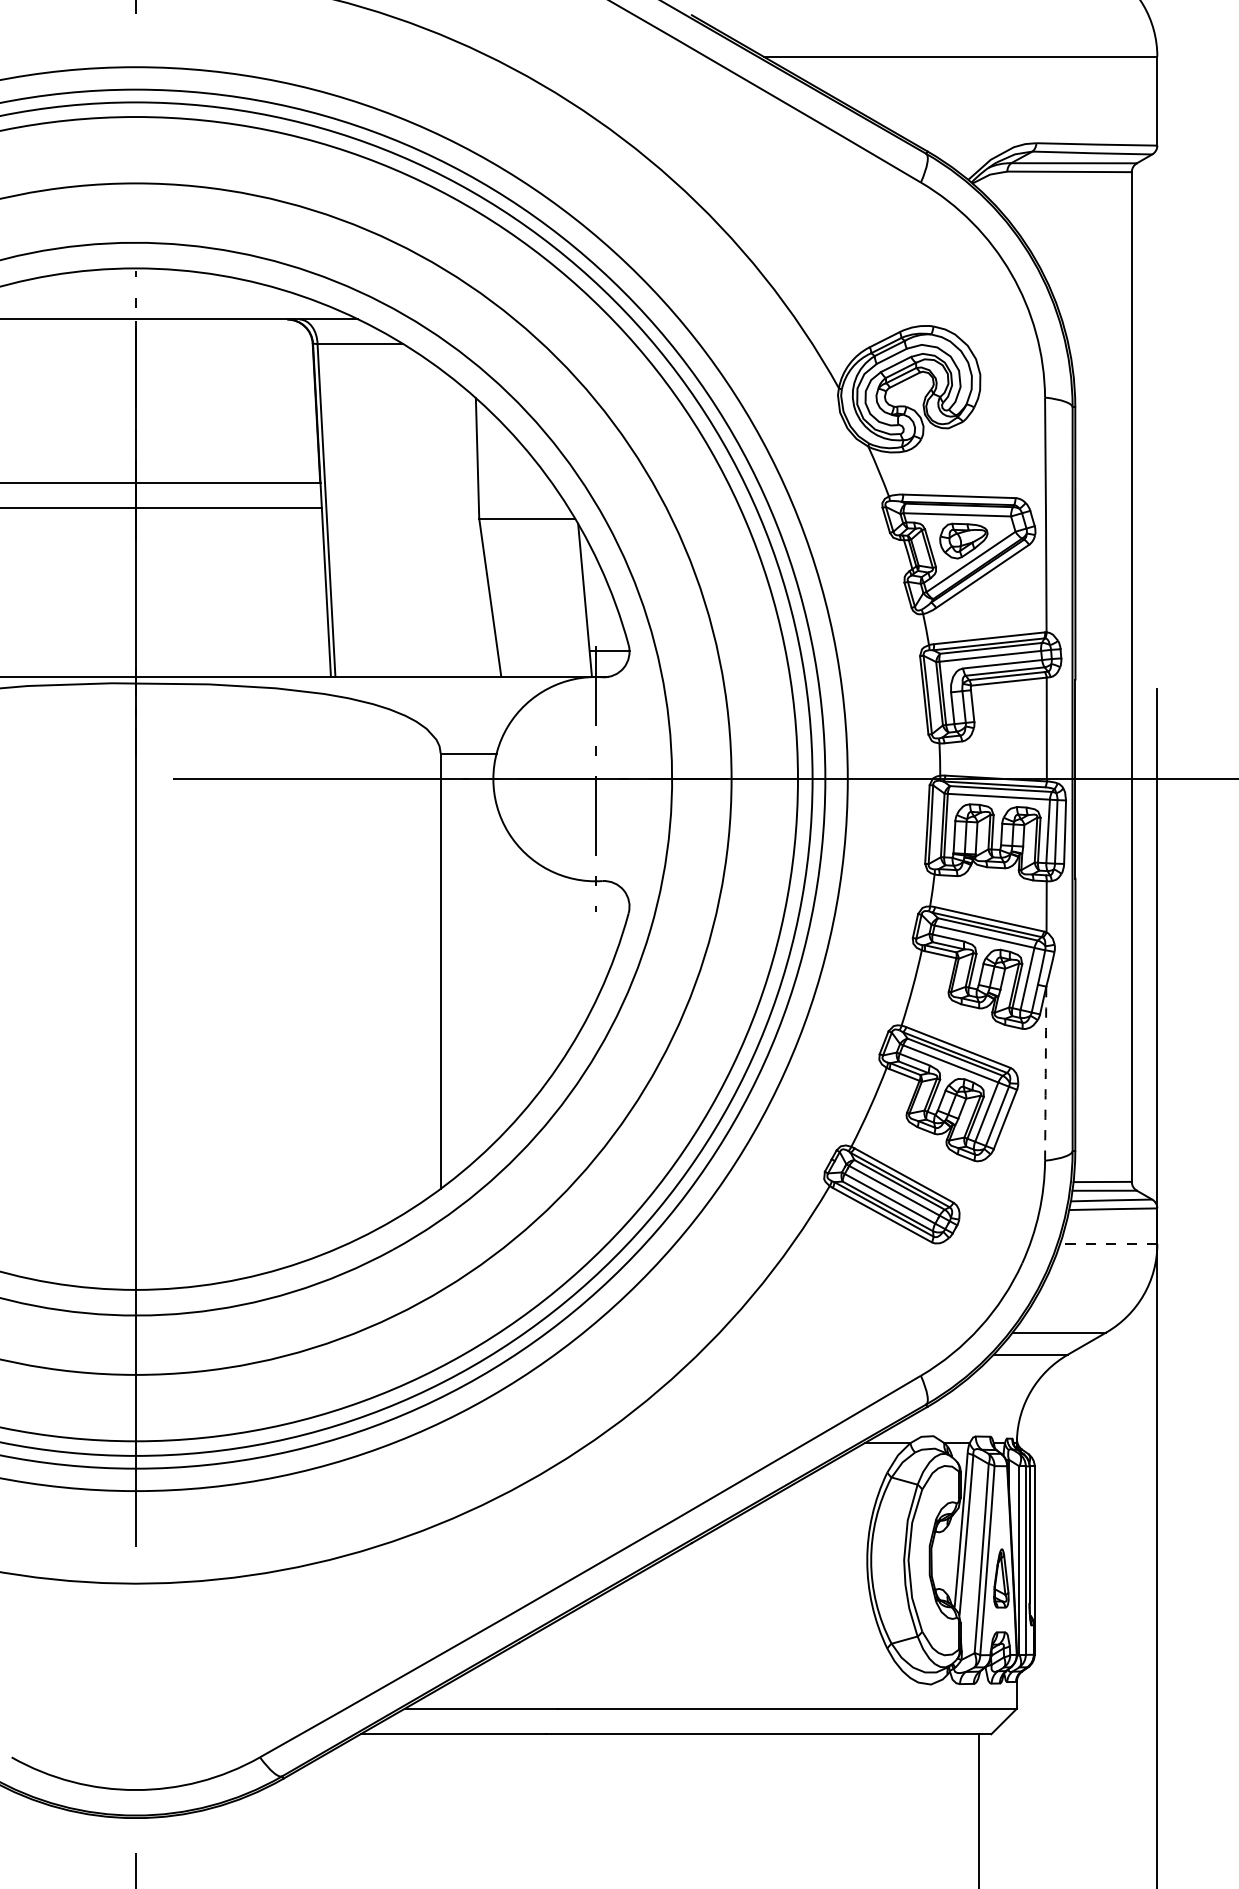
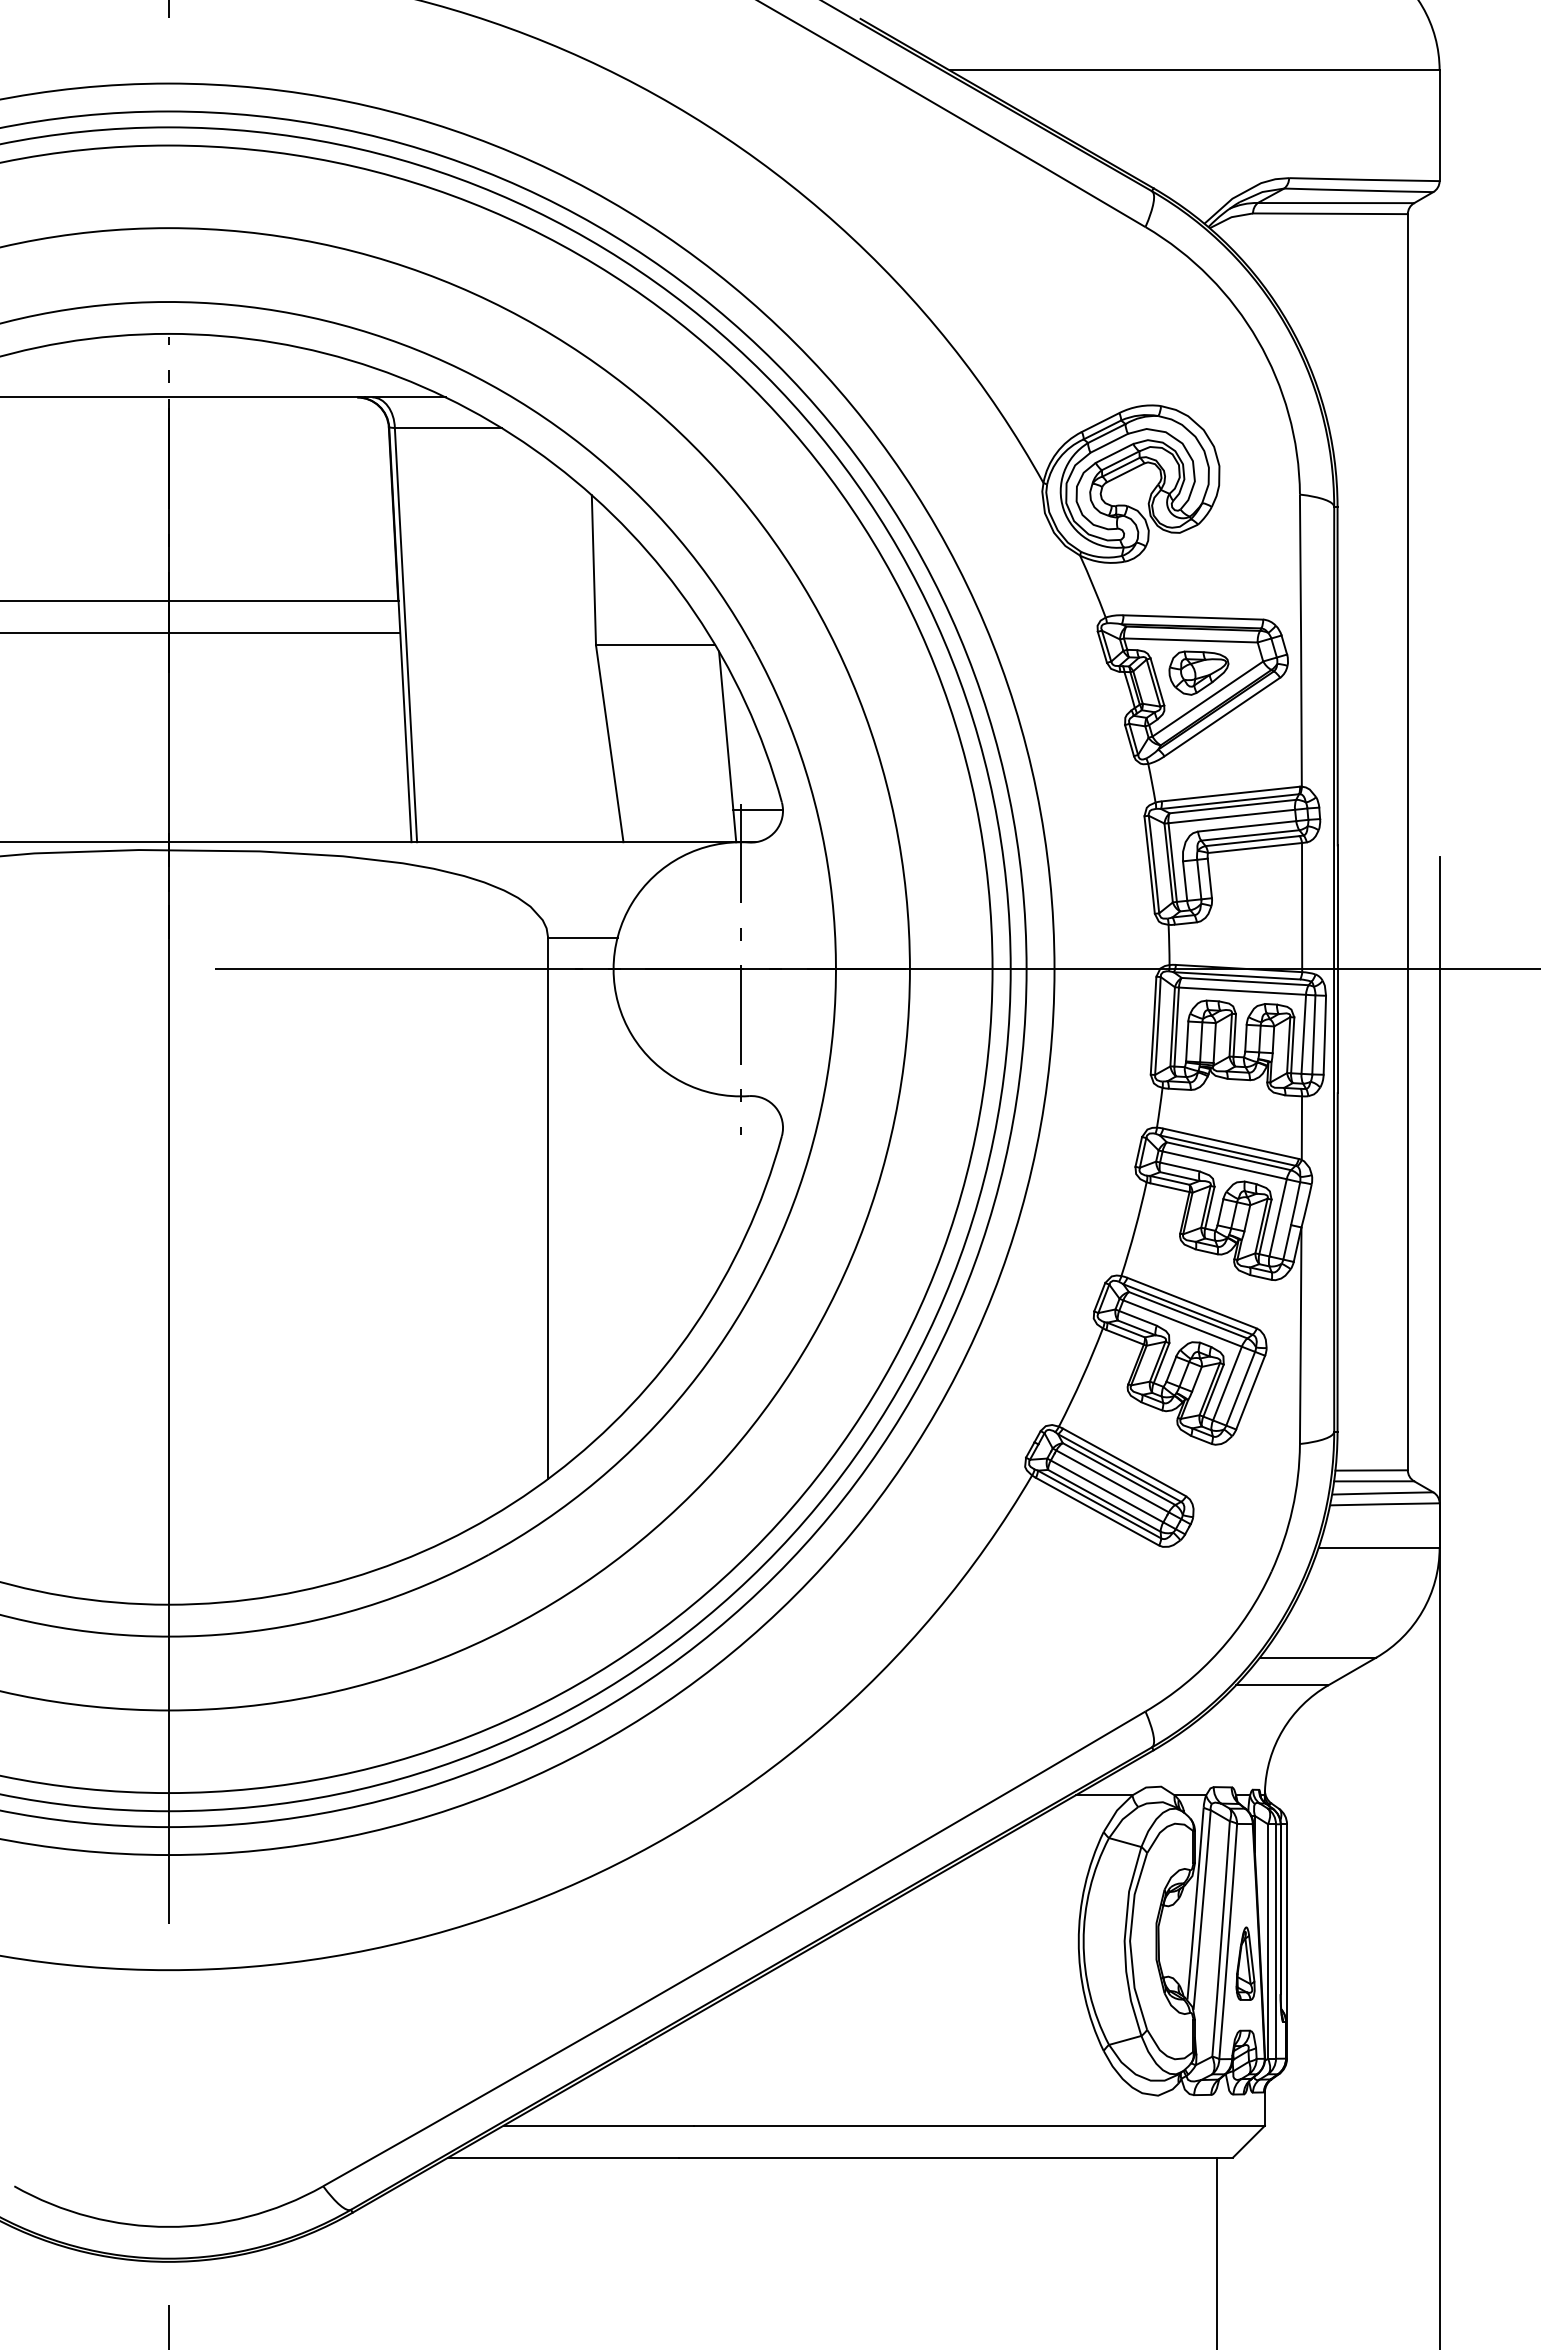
arc: (1045, 1073) -> (1300, 1335), dashed -> solid
line: (1108, 1243) -> (1378, 1547), dashed -> solid

